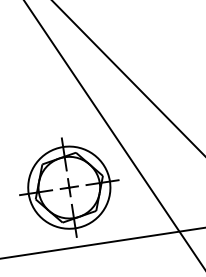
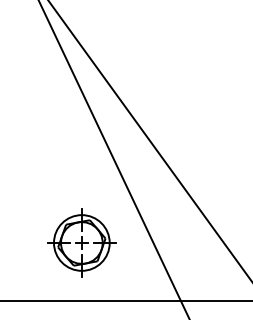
part: (68, 187) -> (81, 242), size x0.7

